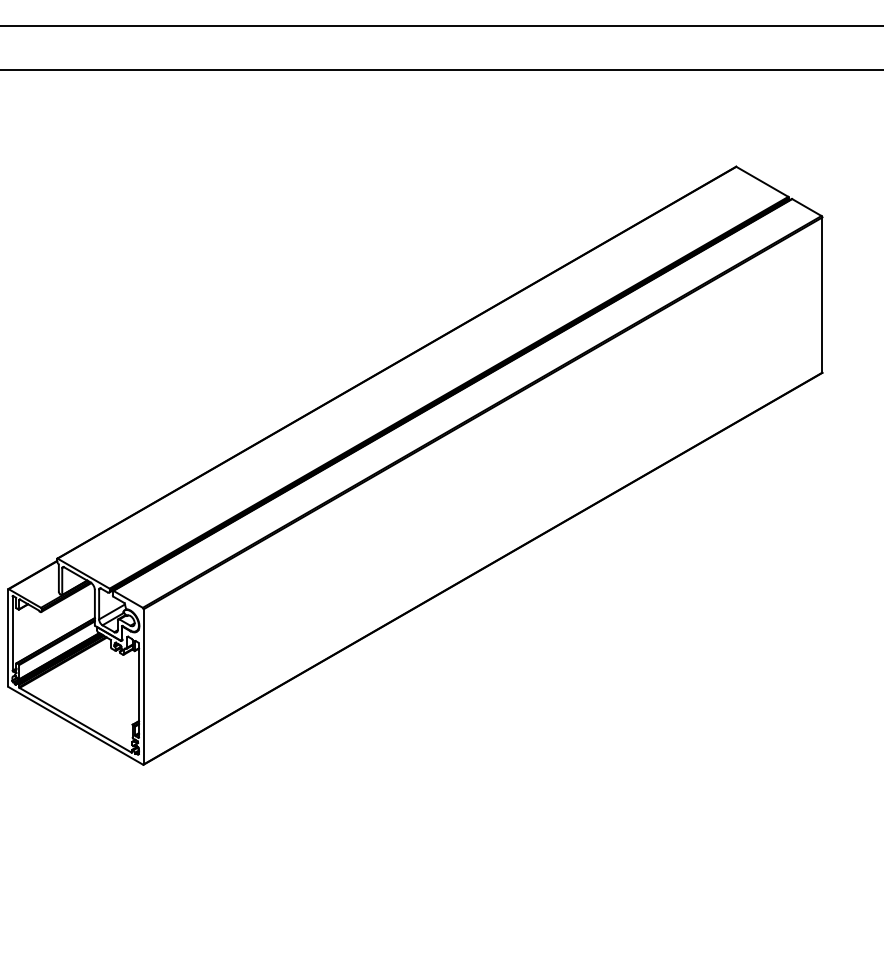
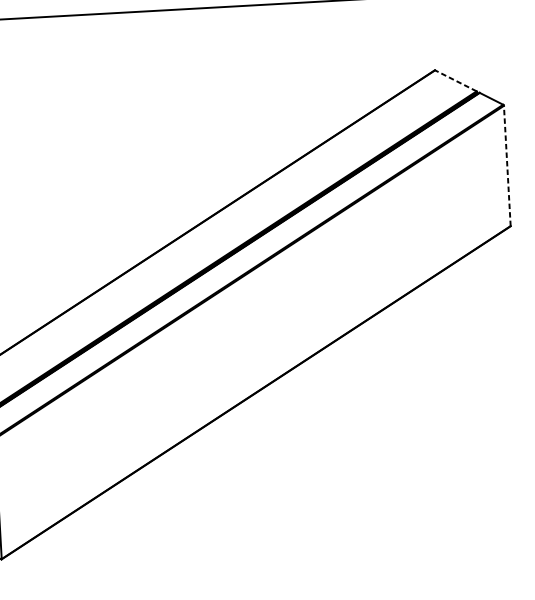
line: (761, 181) -> (455, 80), solid -> dashed
line: (822, 295) -> (507, 166), solid -> dashed

